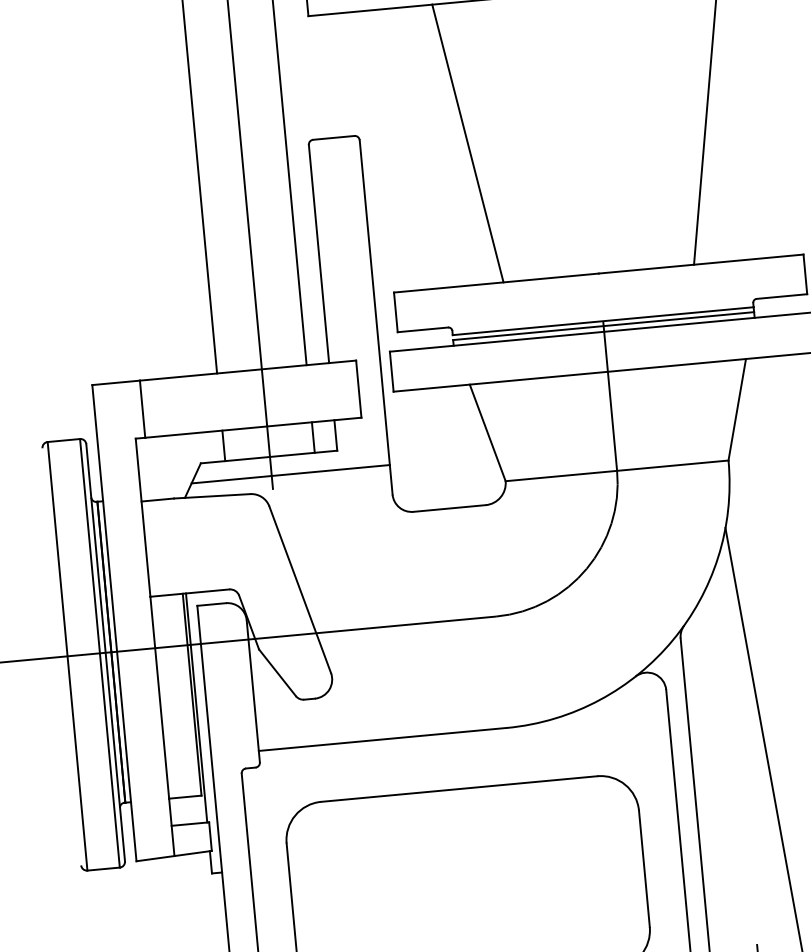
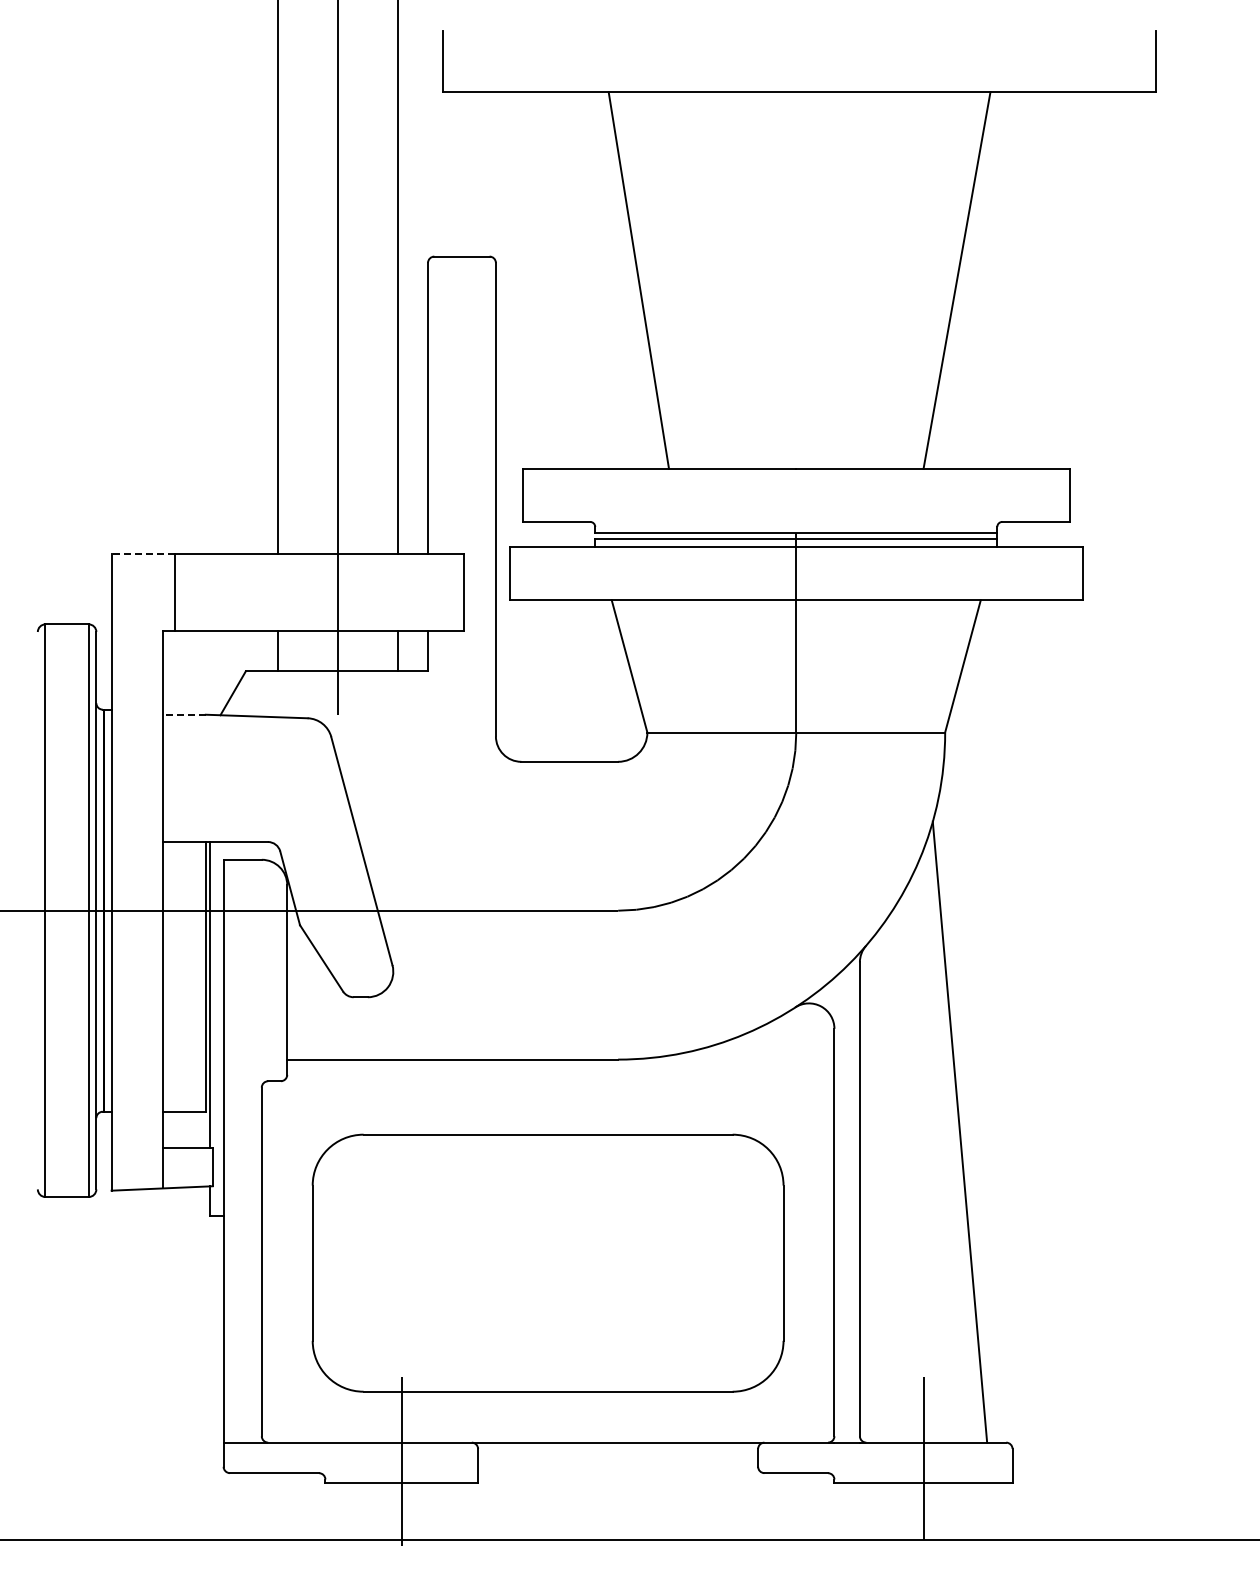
line: (116, 382) -> (143, 554), solid -> dashed
line: (290, 473) -> (363, 696), removed
line: (157, 499) -> (184, 714), solid -> dashed

